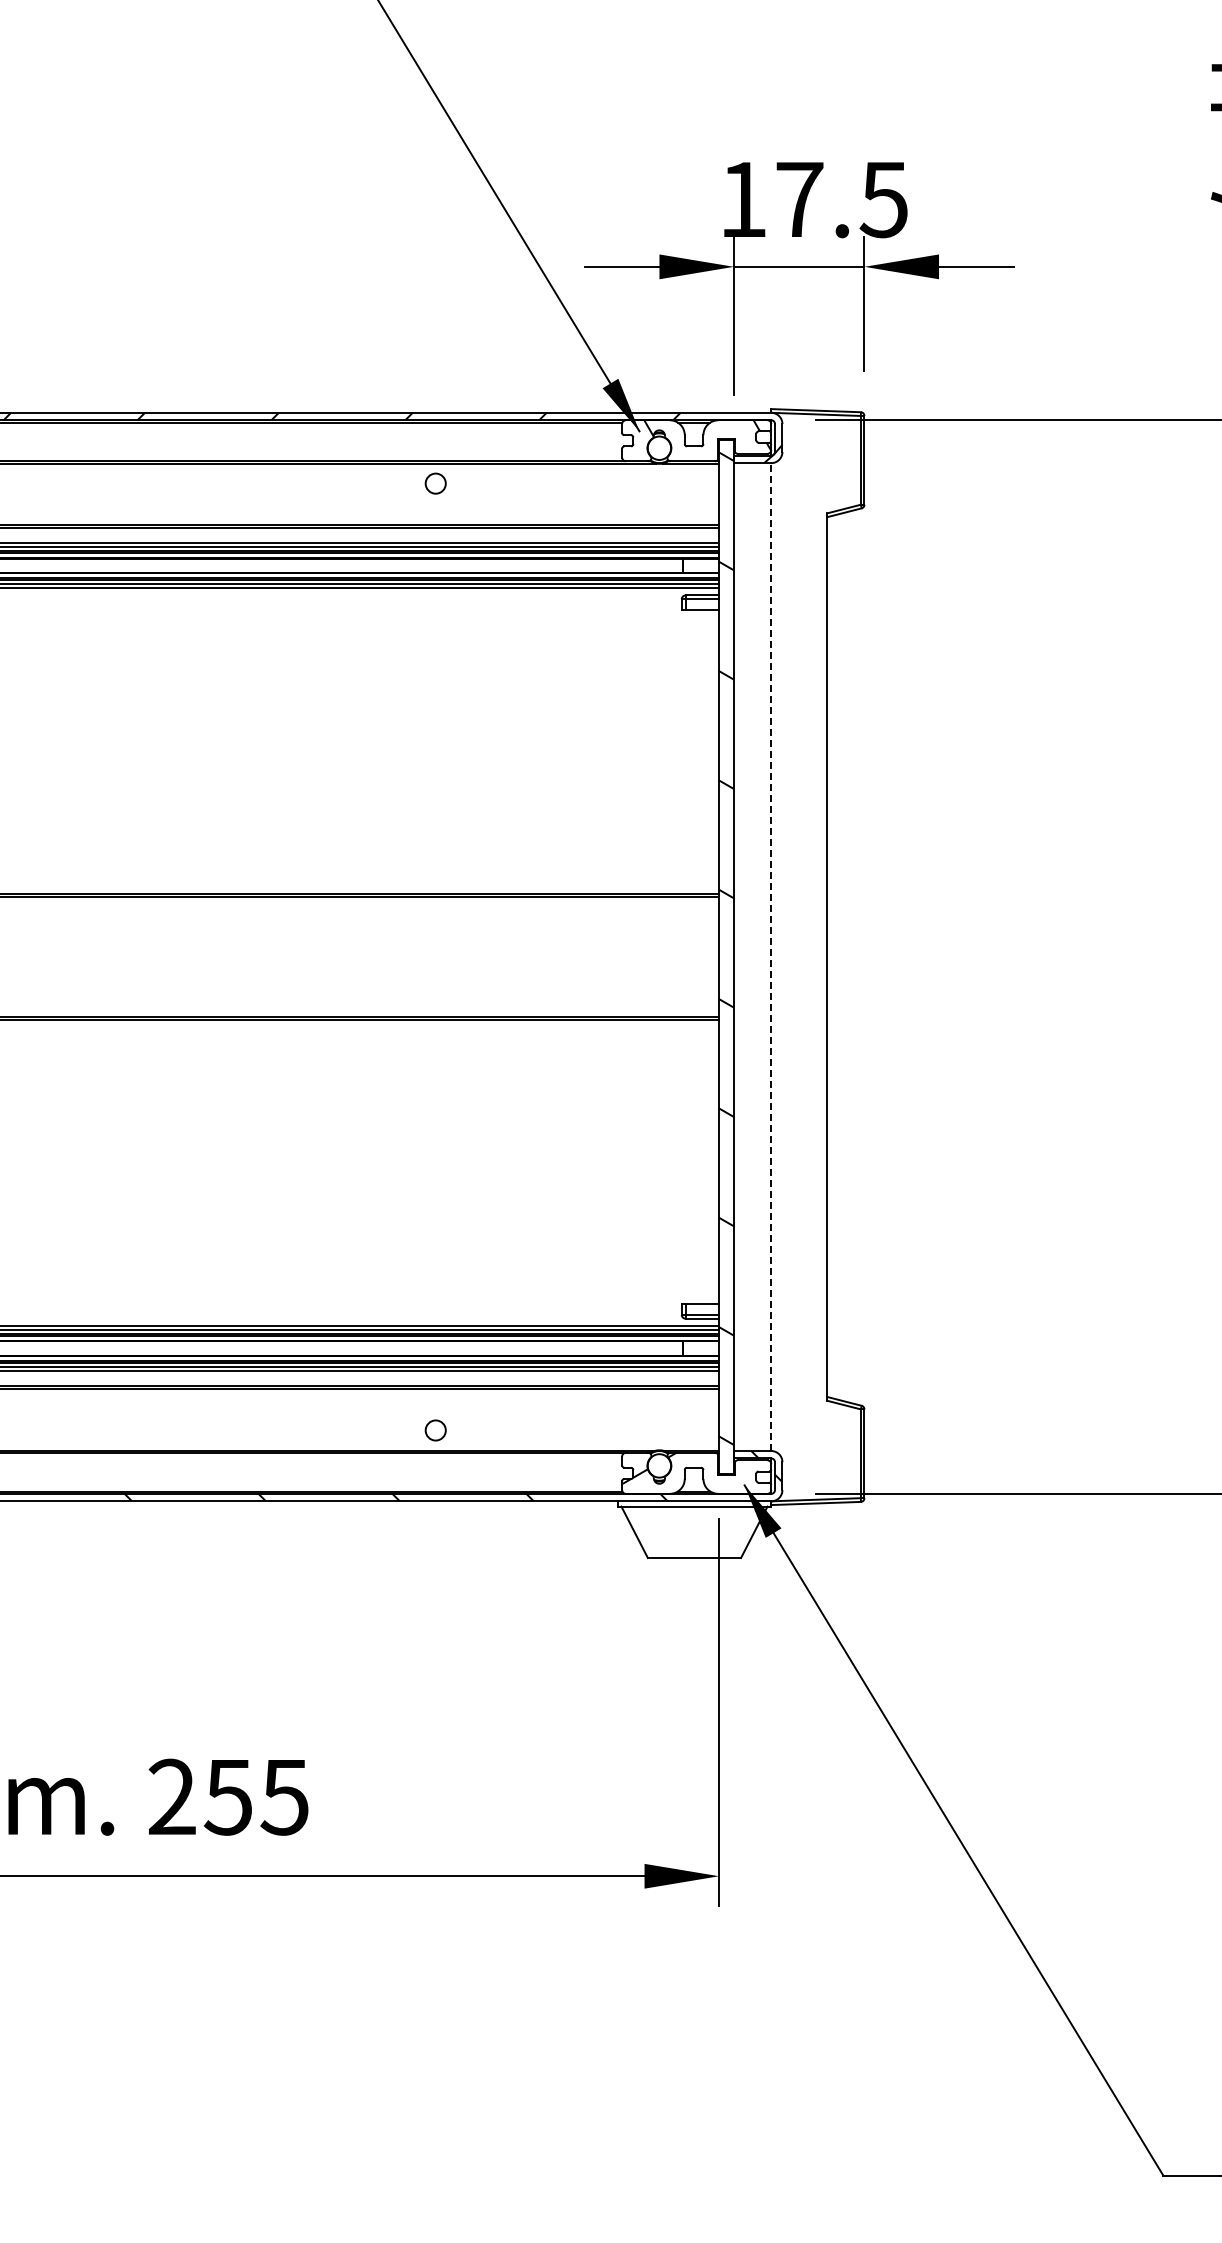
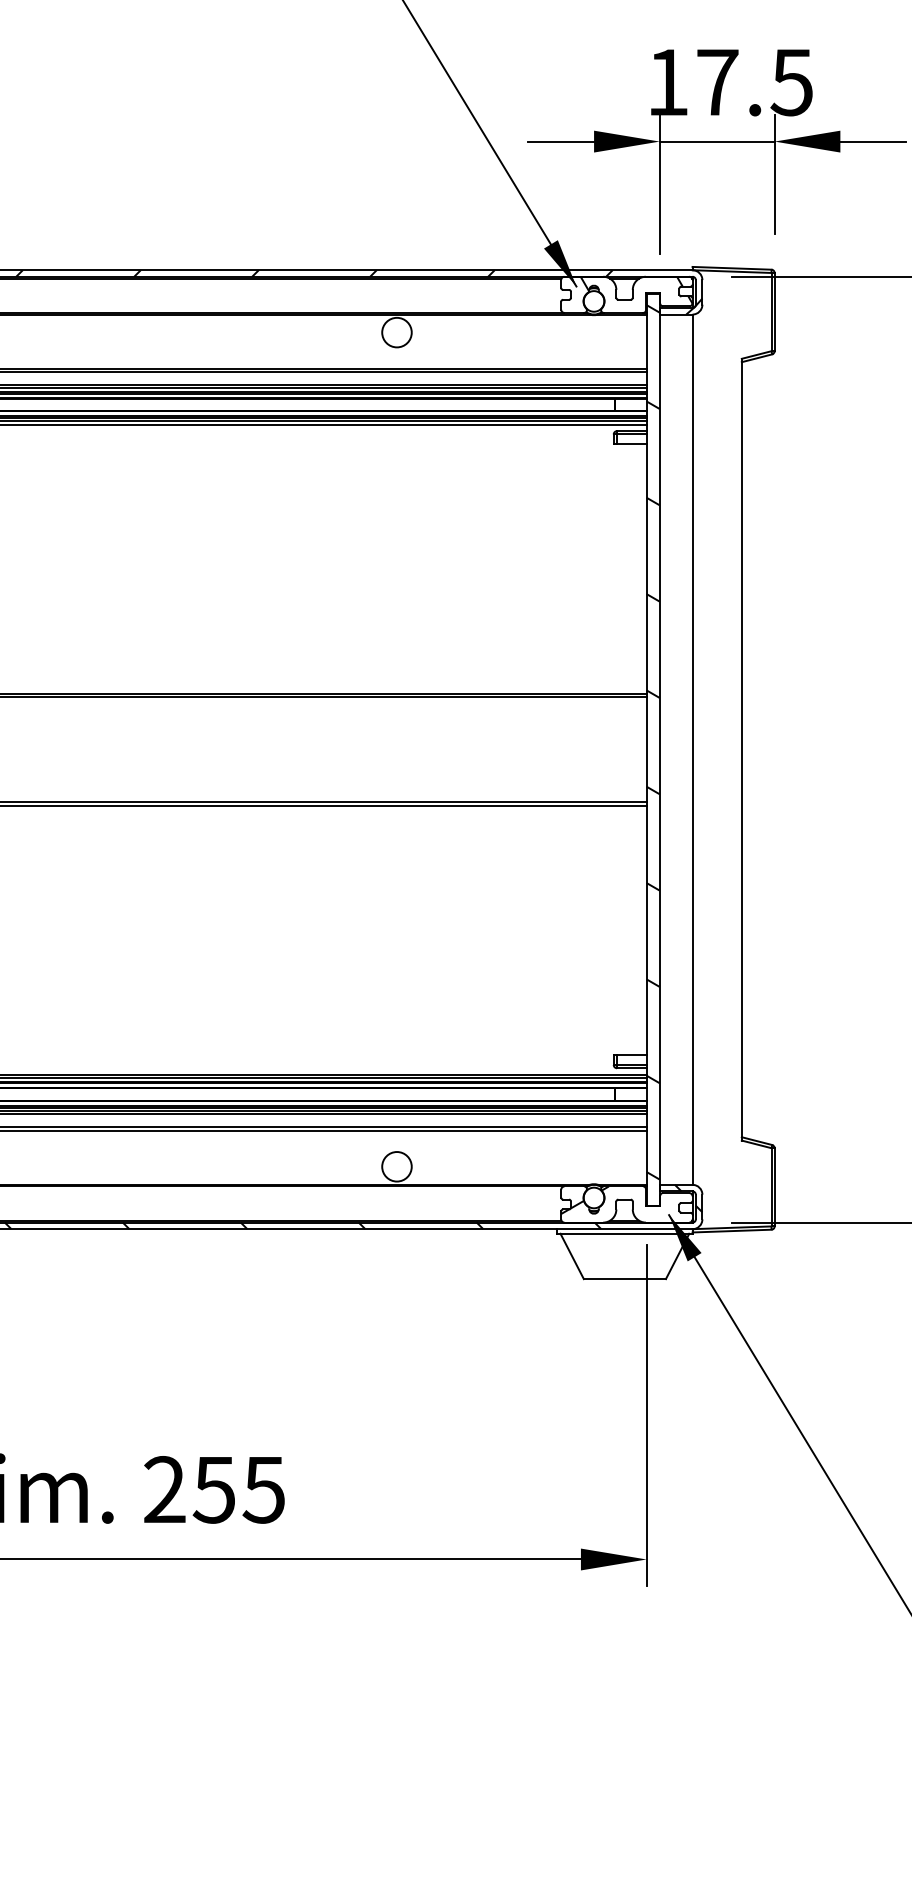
circle: (435, 483) -> (396, 332), size x1.67
line: (771, 957) -> (692, 750), dashed -> solid
circle: (435, 1430) -> (396, 1166), size x1.67

